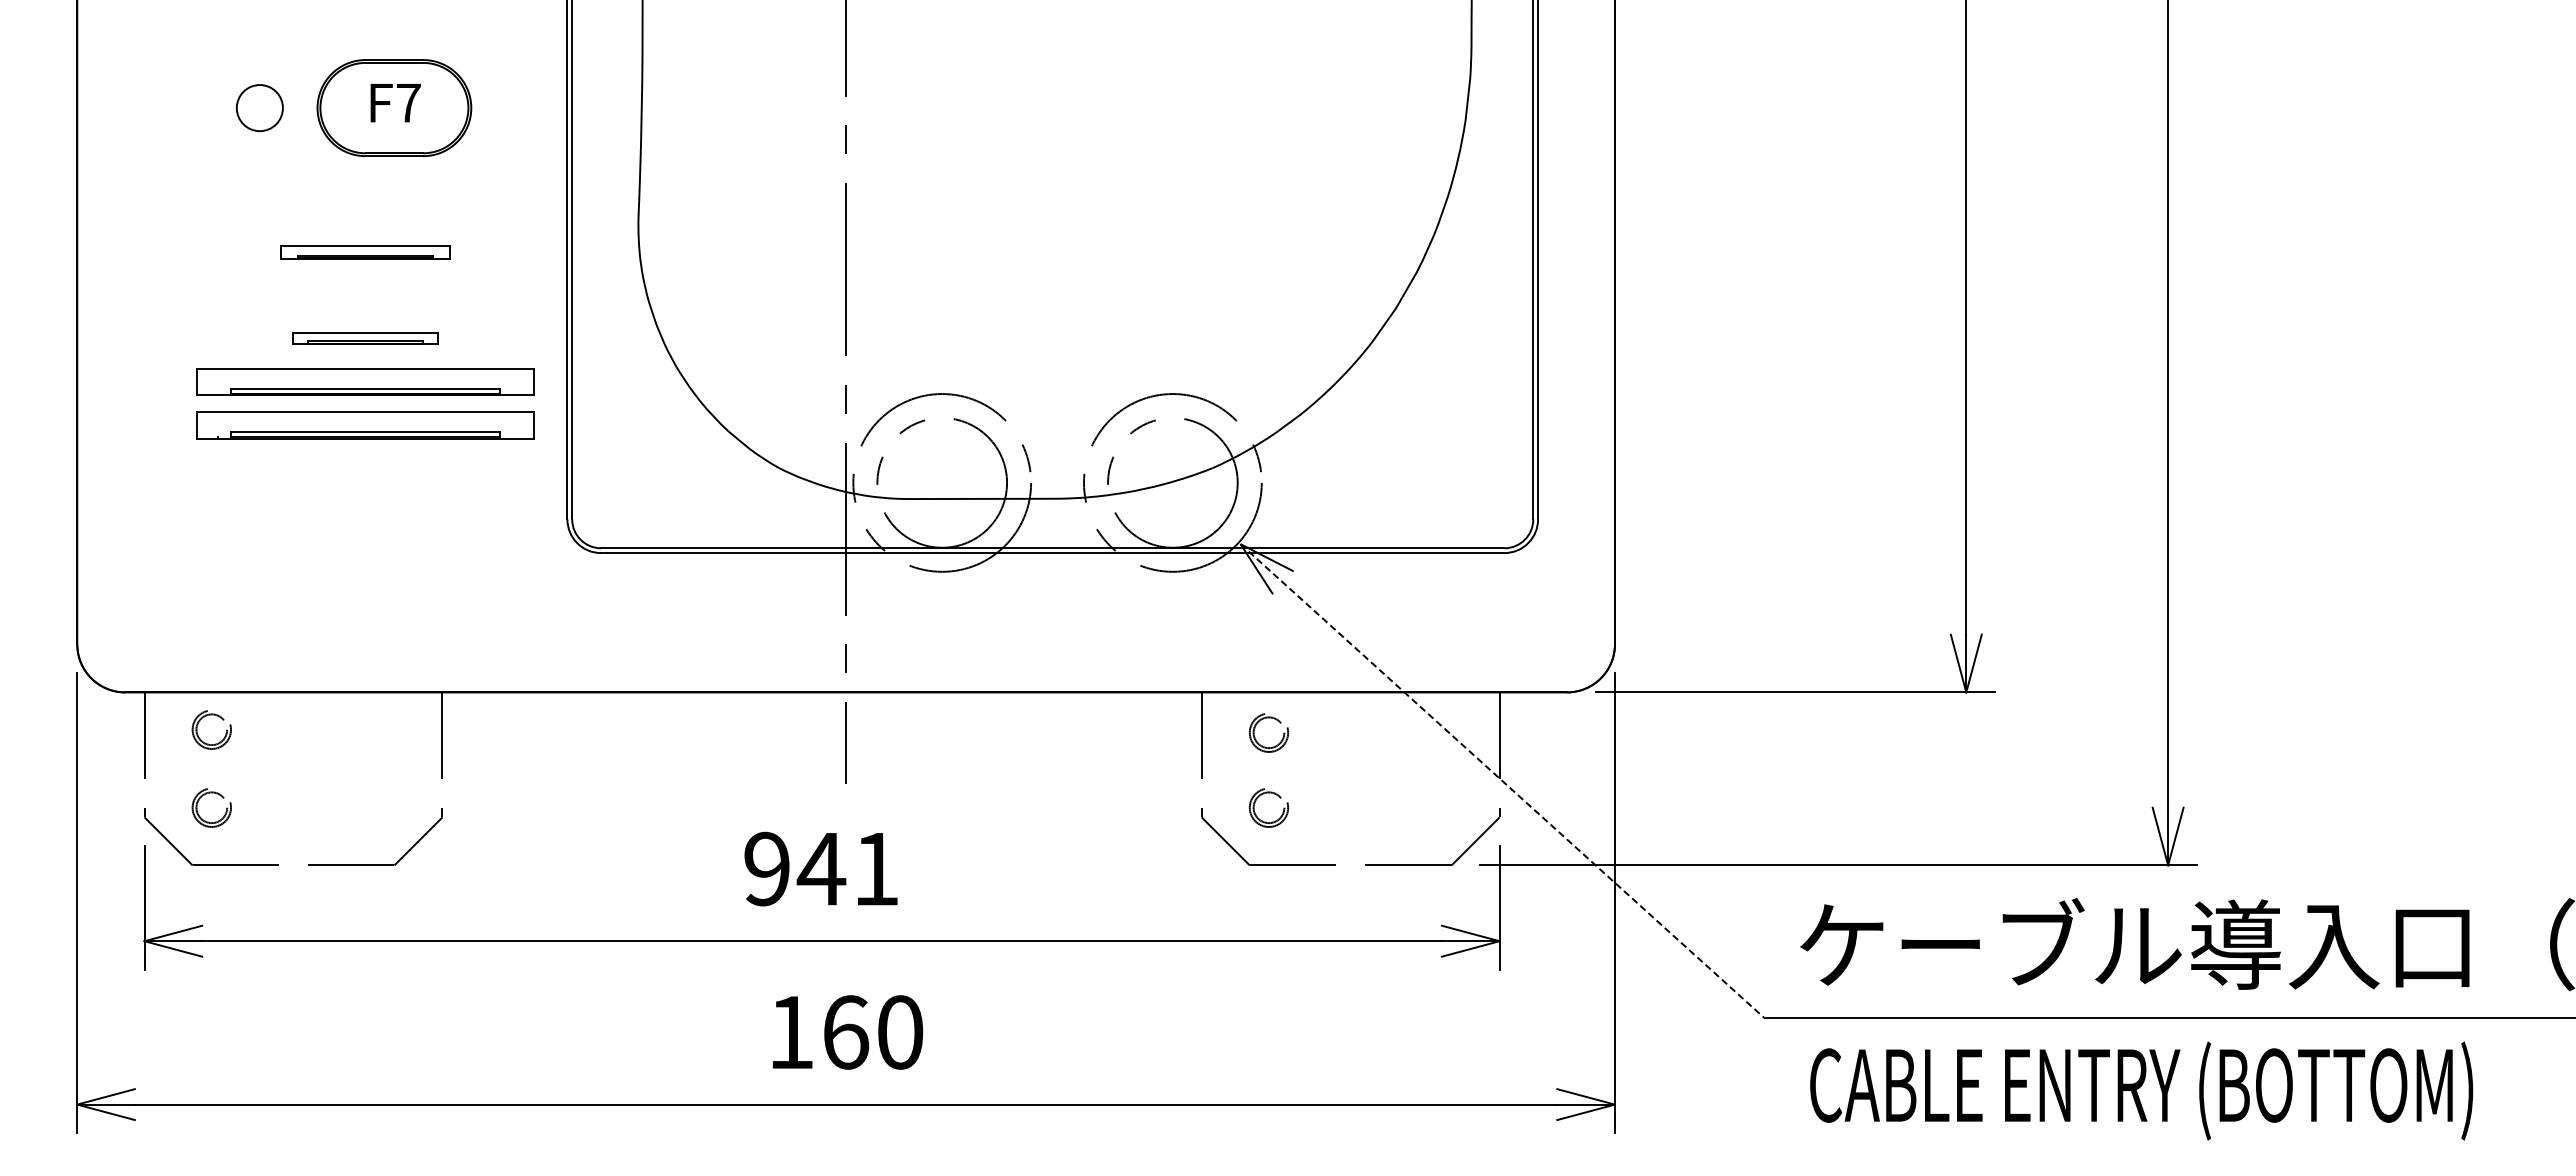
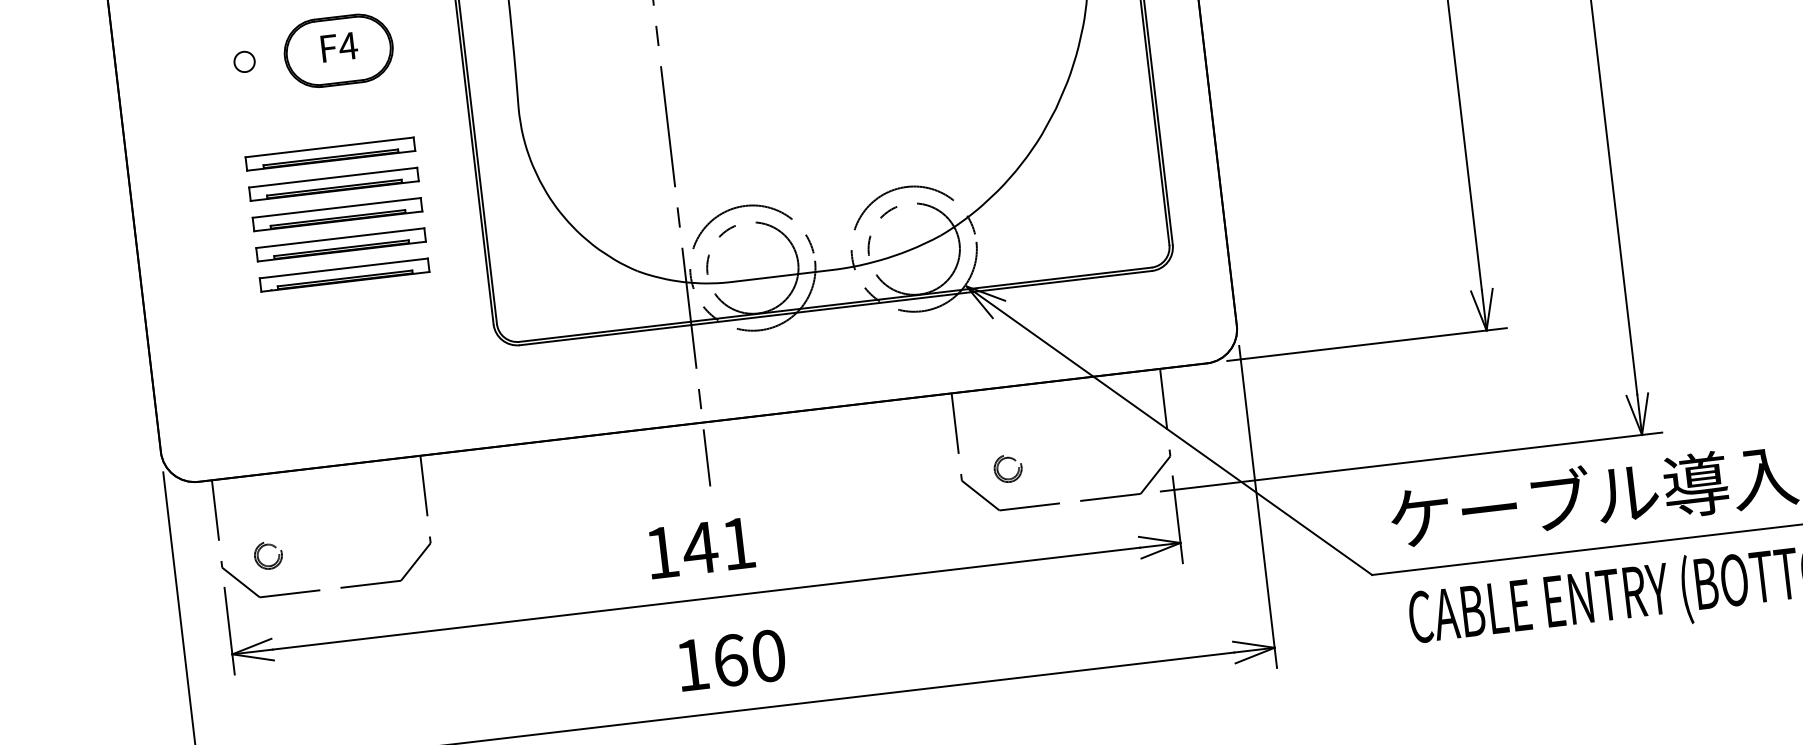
text: (408, 102) -> (348, 45), F7 -> F4
circle: (259, 107) -> (244, 61), size x0.62
part: (365, 252) -> (330, 154), size x1.43
part: (365, 295) -> (333, 184), added
part: (365, 338) -> (337, 214), size x1.67
part: (365, 381) -> (340, 244), size x0.71
part: (365, 425) -> (344, 275), size x0.71
part: (204, 717) -> (255, 492), removed
part: (1260, 721) -> (995, 408), removed
line: (1502, 781) -> (1169, 430), dashed -> solid
text: (766, 868) -> (661, 552), 941 -> 141

